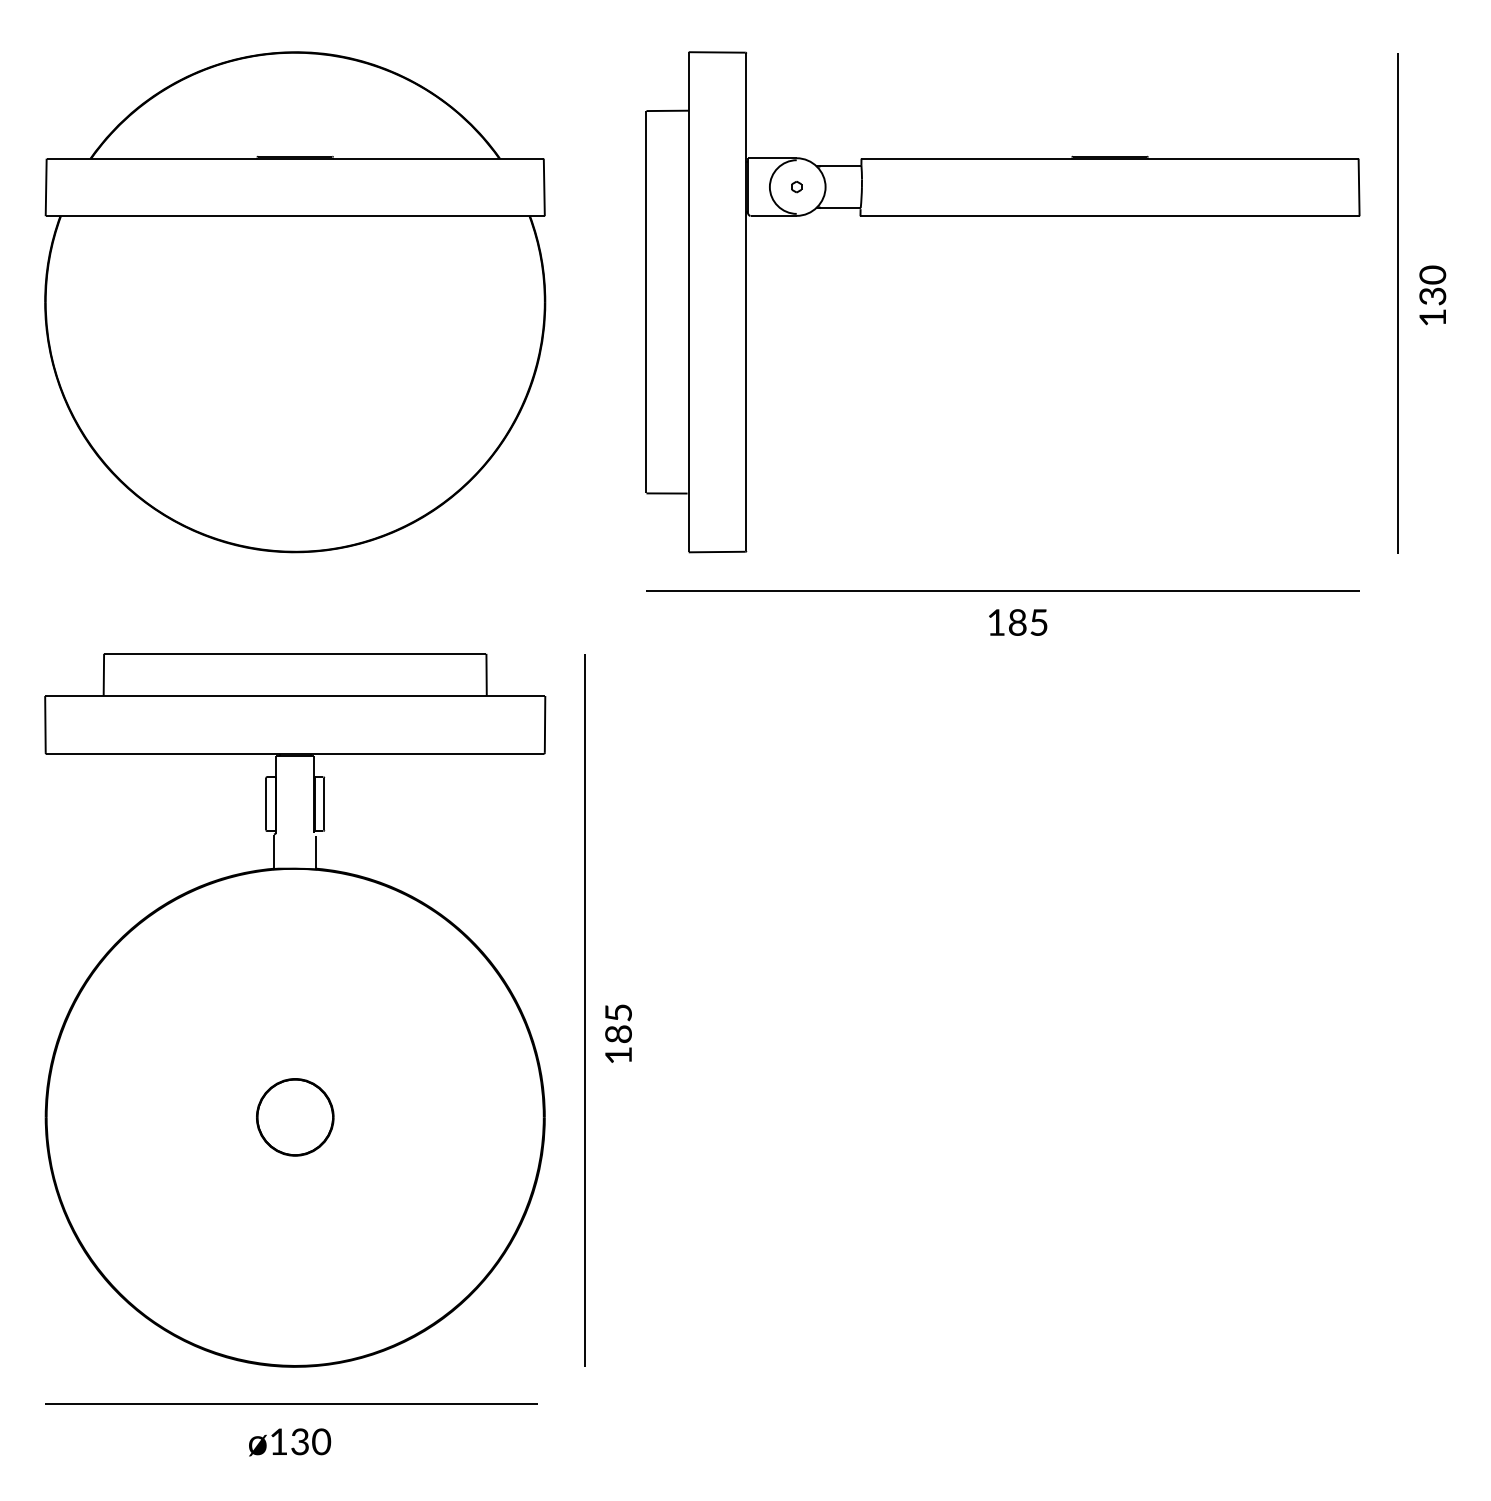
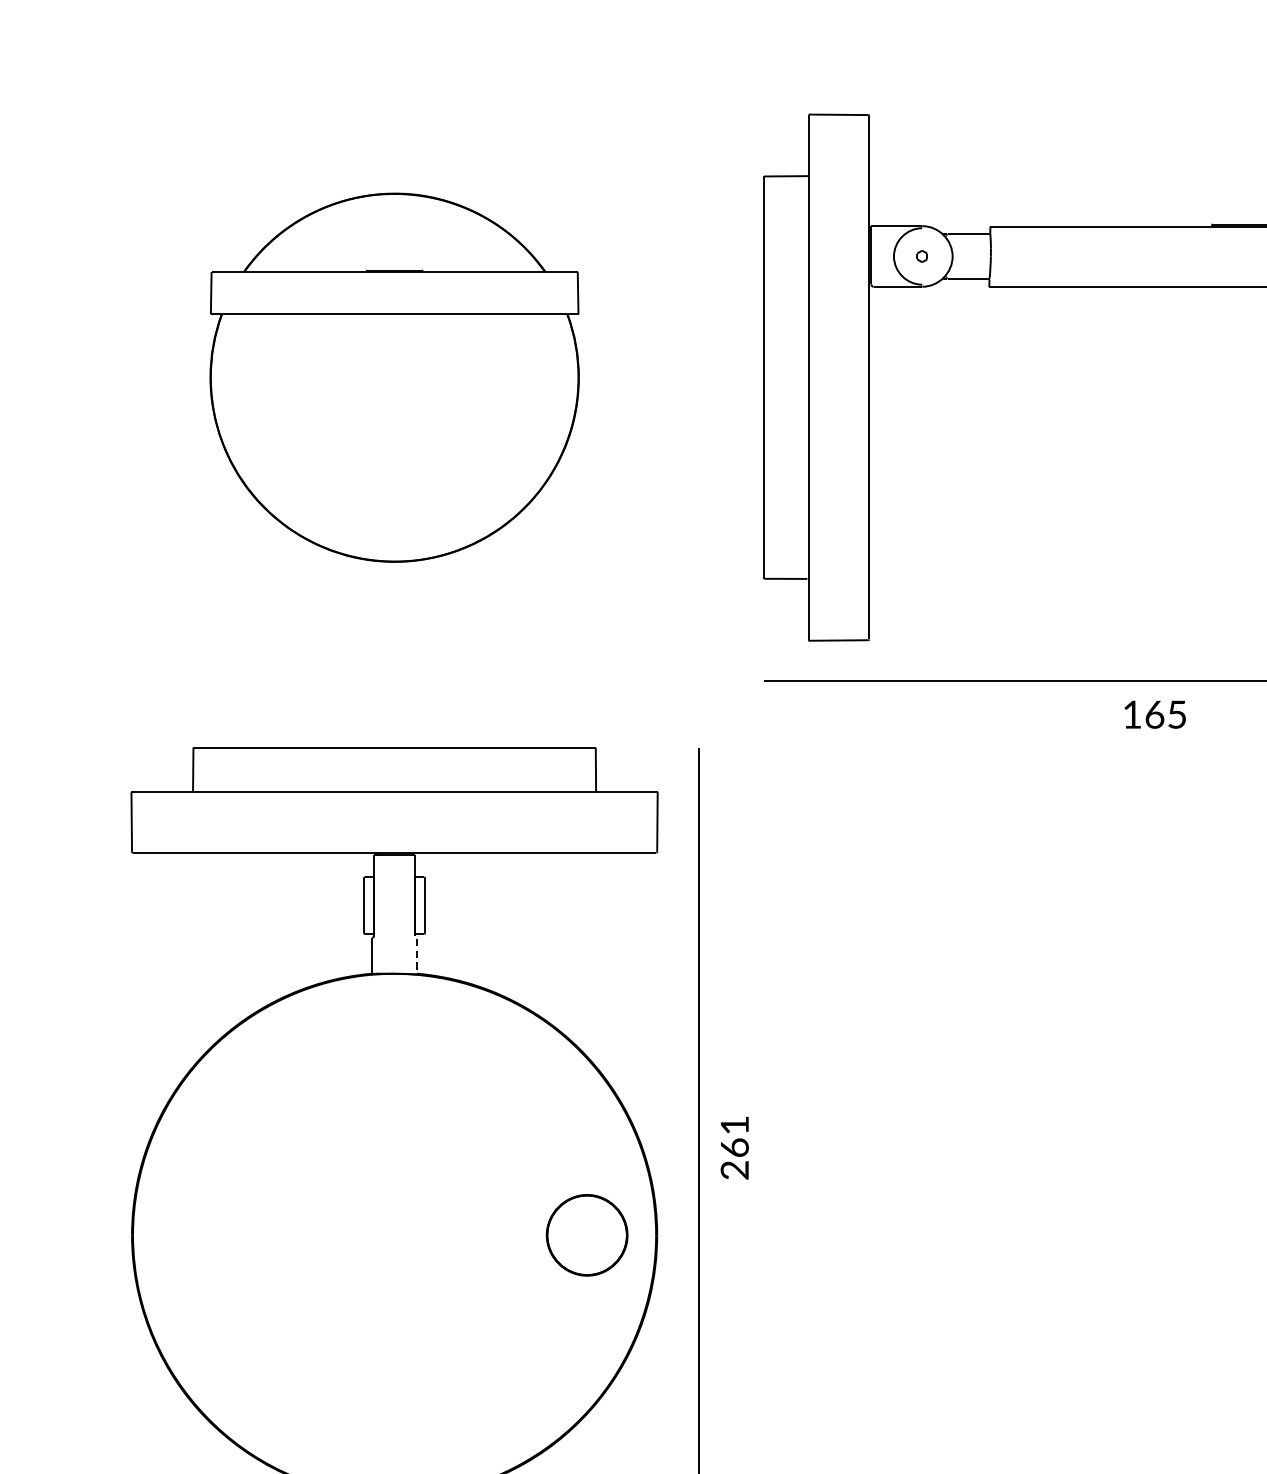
part: (295, 302) -> (394, 377), size x0.7
text: (1017, 622) -> (1154, 714), 185 -> 165
line: (316, 852) -> (416, 956), solid -> dashed
text: (618, 1034) -> (734, 1148), 185 -> 261
part: (295, 1117) -> (587, 1235), moved

